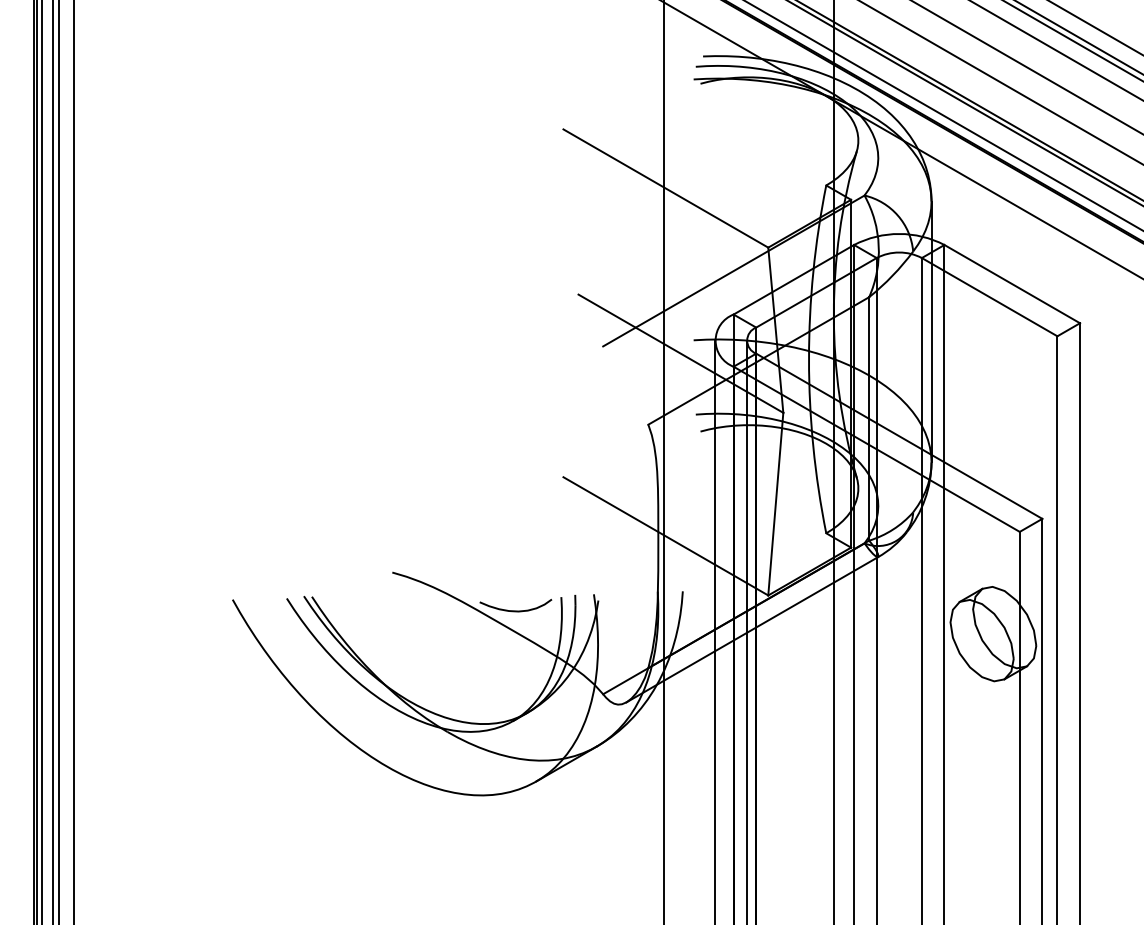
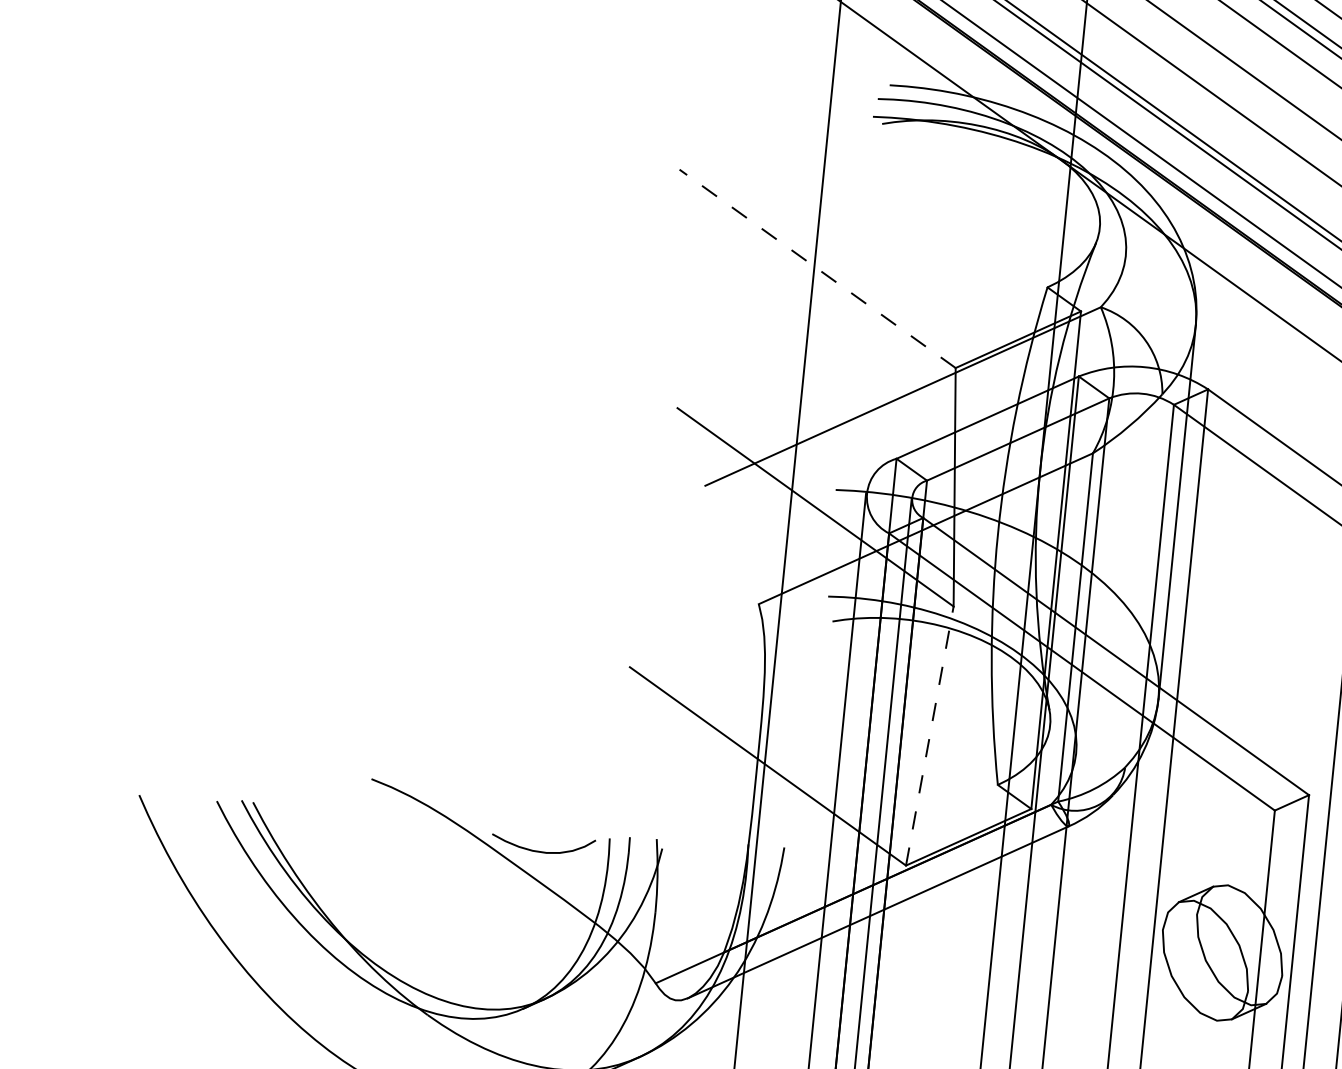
line: (665, 188) -> (817, 268), solid -> dashed
line: (775, 504) -> (929, 736), solid -> dashed

